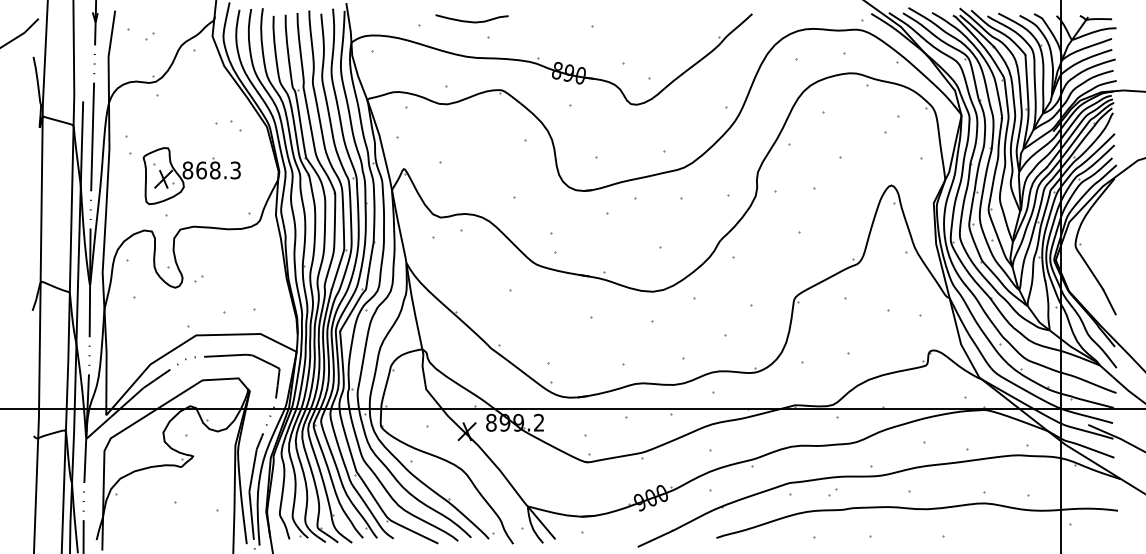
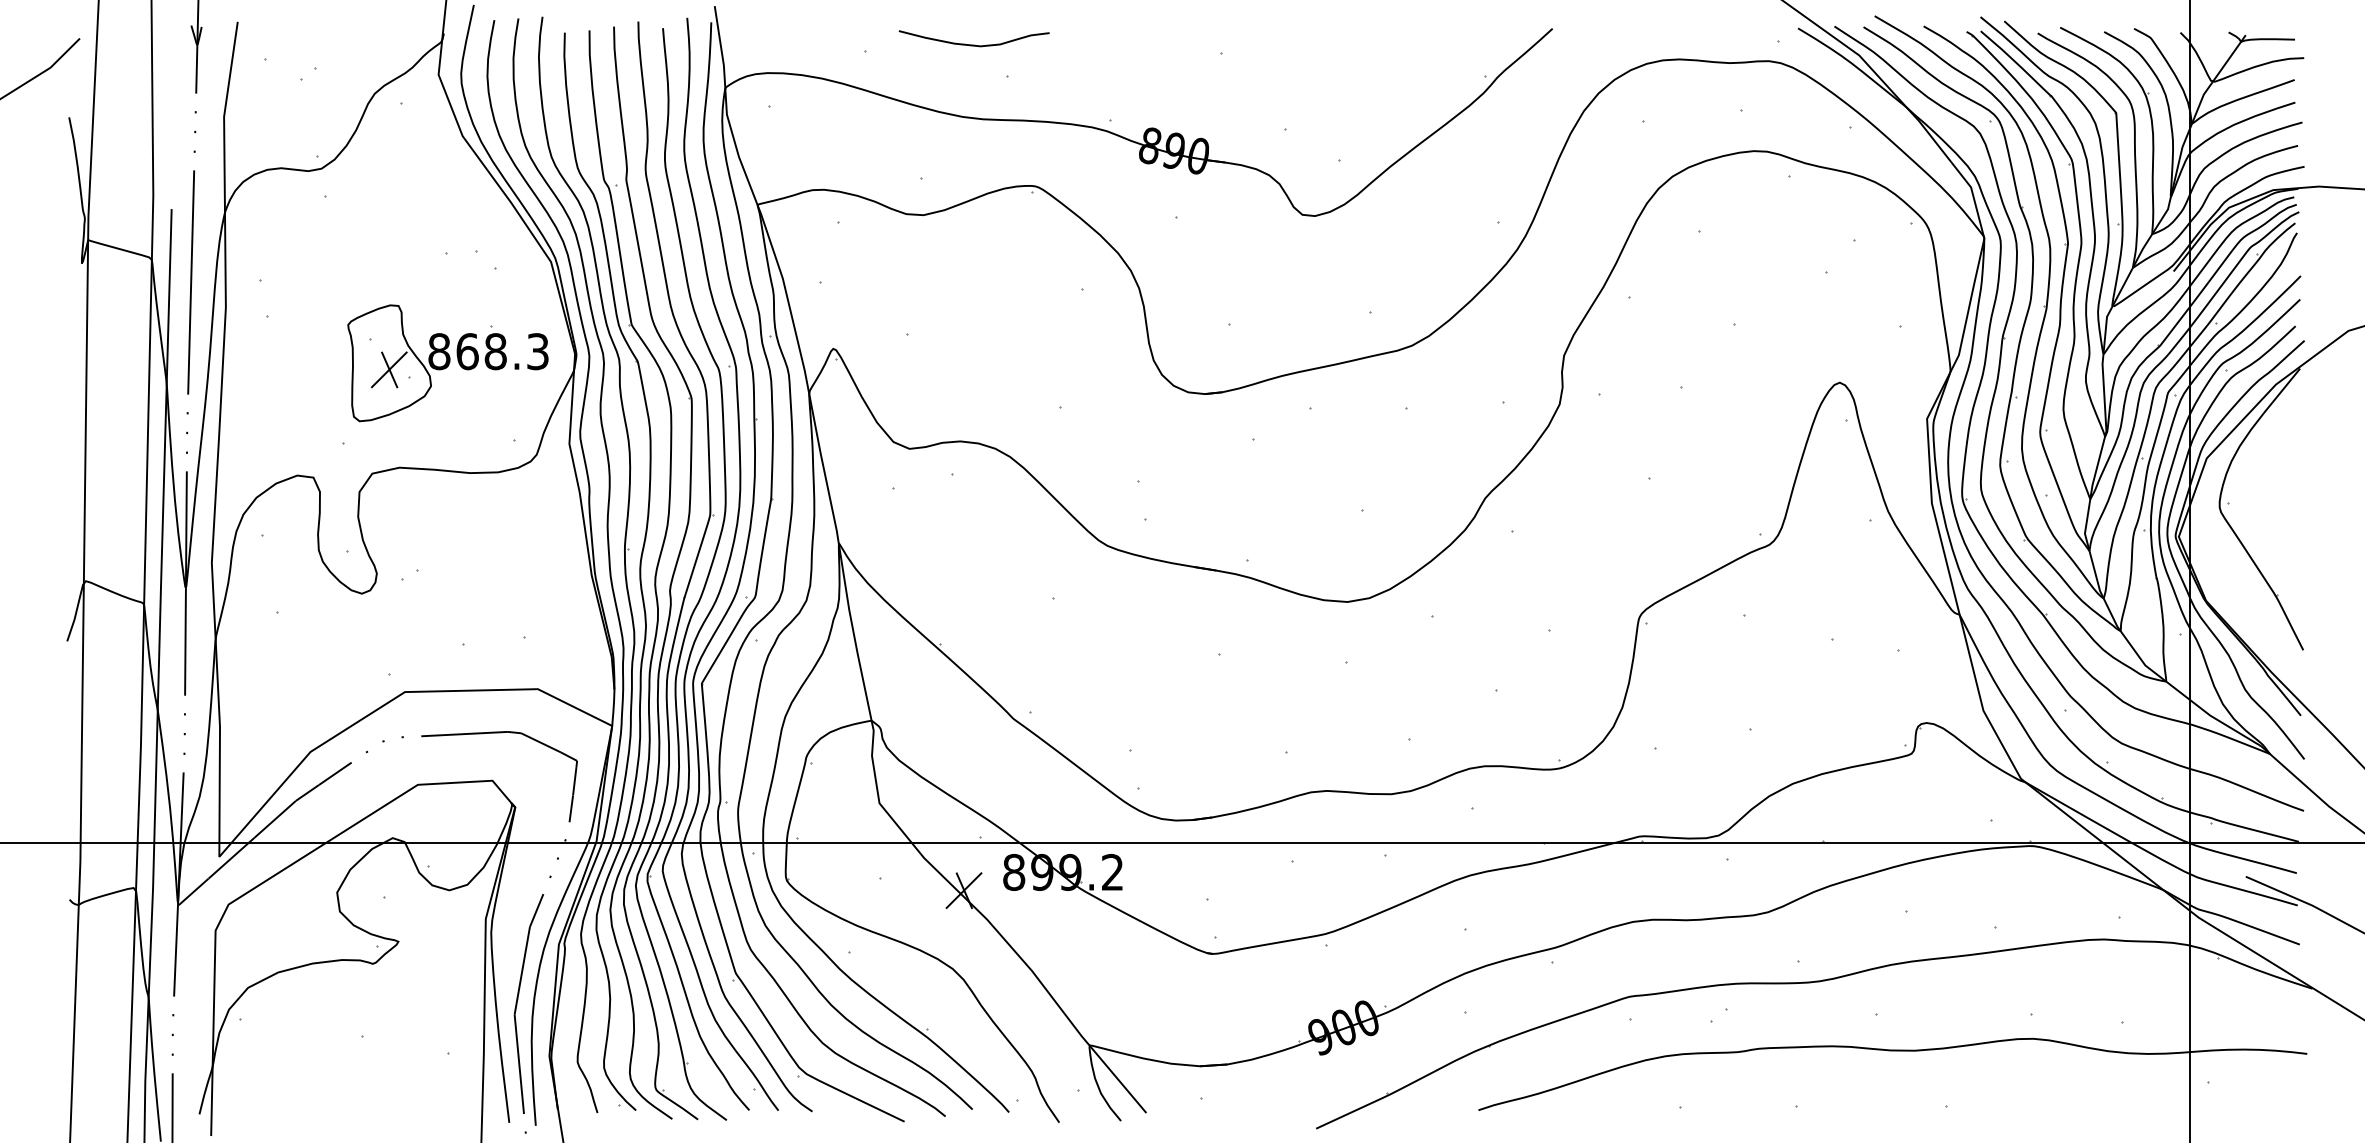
part: (191, 176) -> (446, 364), moved

